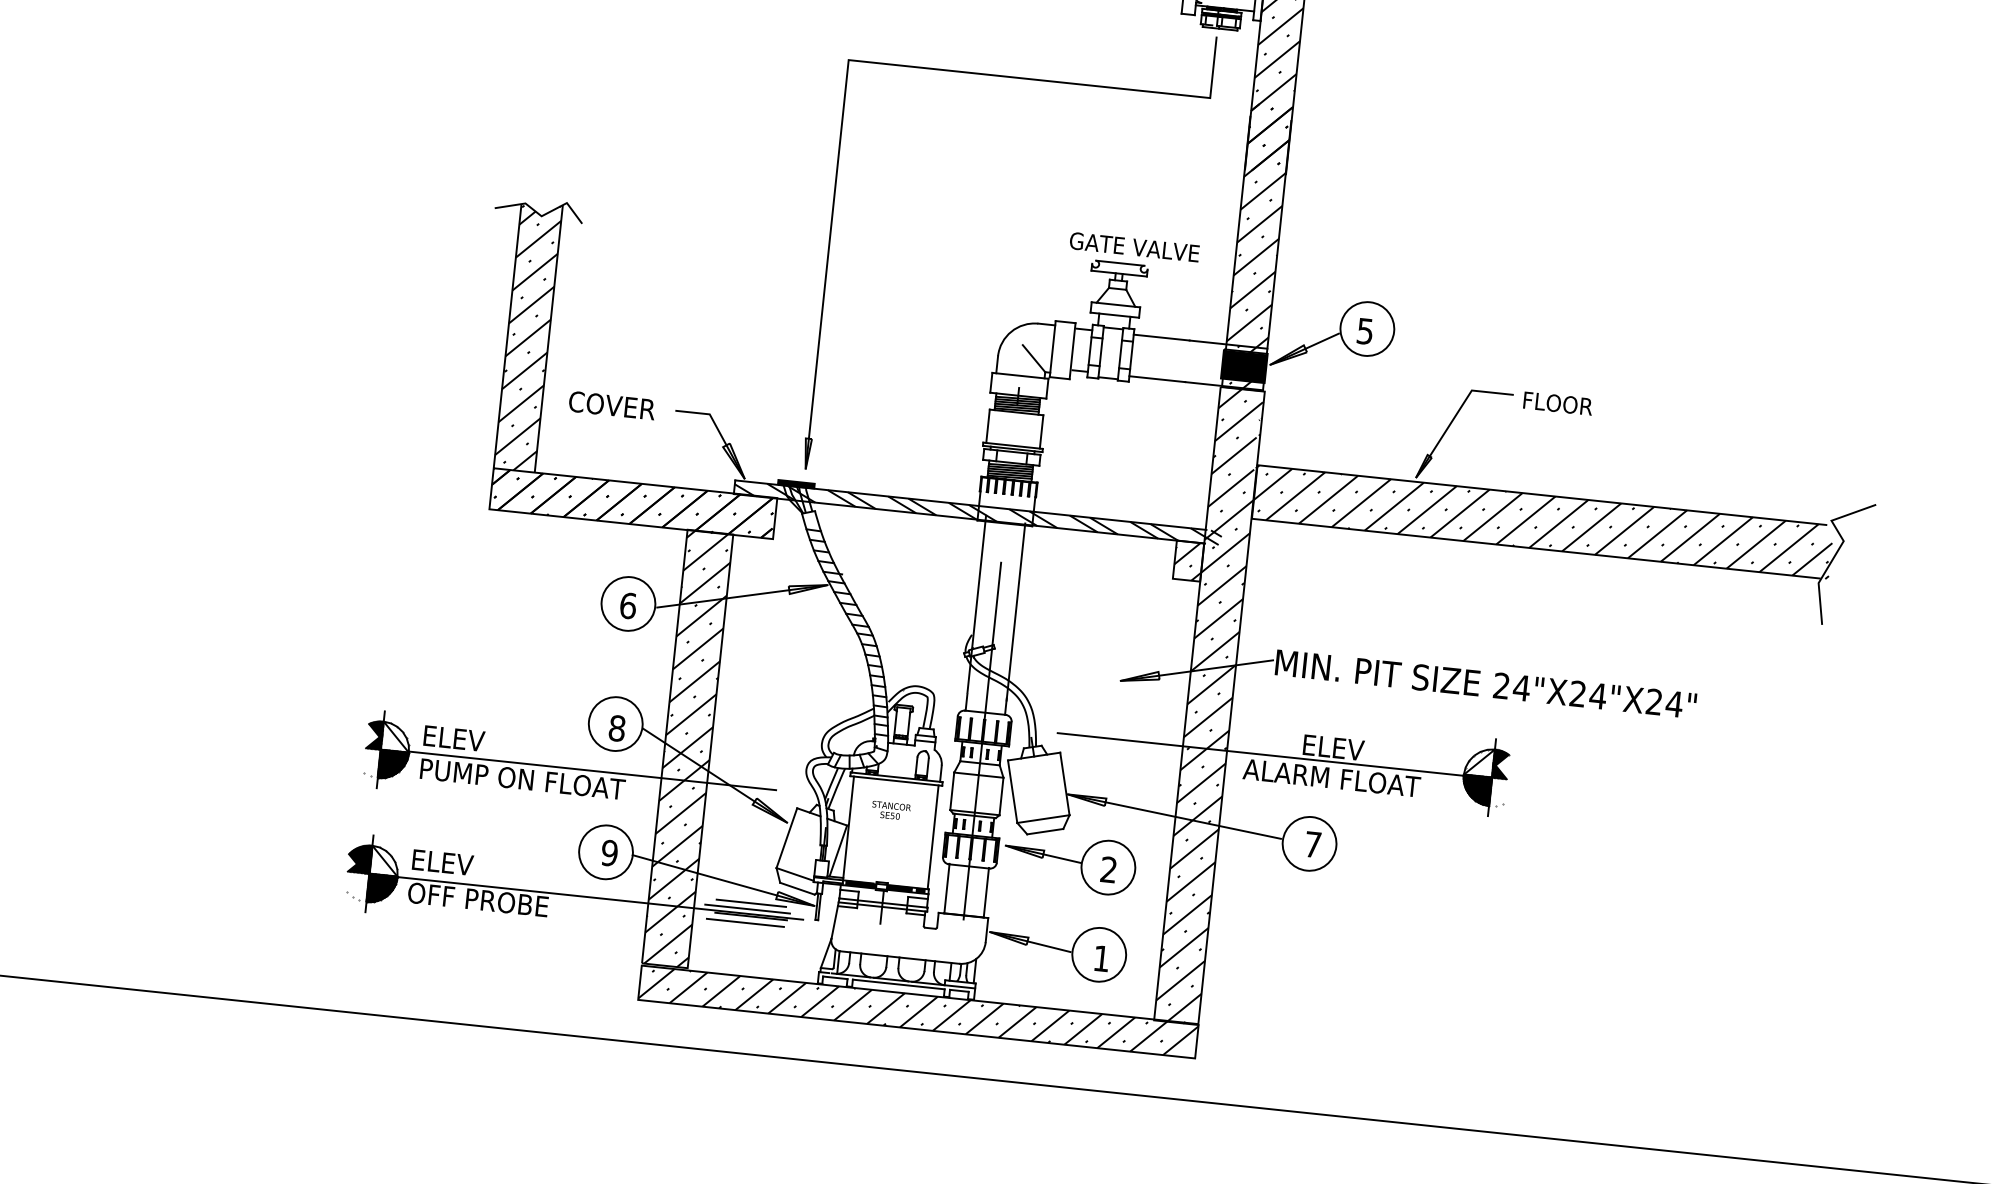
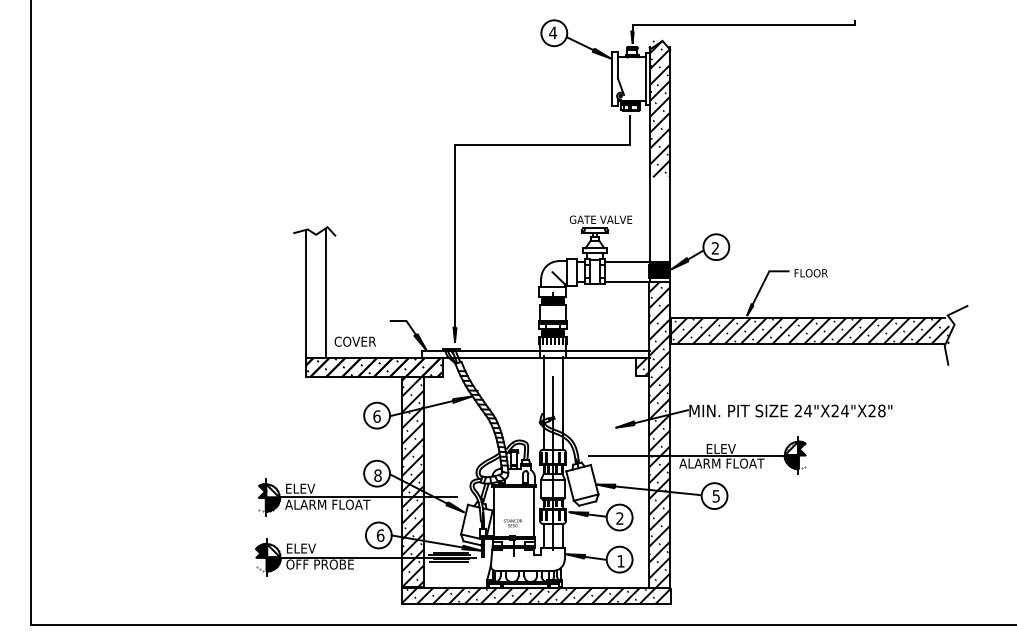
hatch: (1257, 246) -> (659, 213), removed
text: (1363, 331) -> (714, 248), 5 -> 2
hatch: (527, 337) -> (315, 293), removed
text: (610, 404) -> (354, 341), moved
hatch: (977, 512) -> (539, 354), removed
text: (1673, 703) -> (881, 410), 24"X24"X24" -> 24"X24"X28"
text: (520, 778) -> (334, 504), PUMP ON FLOAT -> ALARM FLOAT
text: (890, 811) -> (512, 523), moved
text: (1311, 844) -> (715, 496), 7 -> 5
text: (609, 852) -> (380, 535), 9 -> 6

